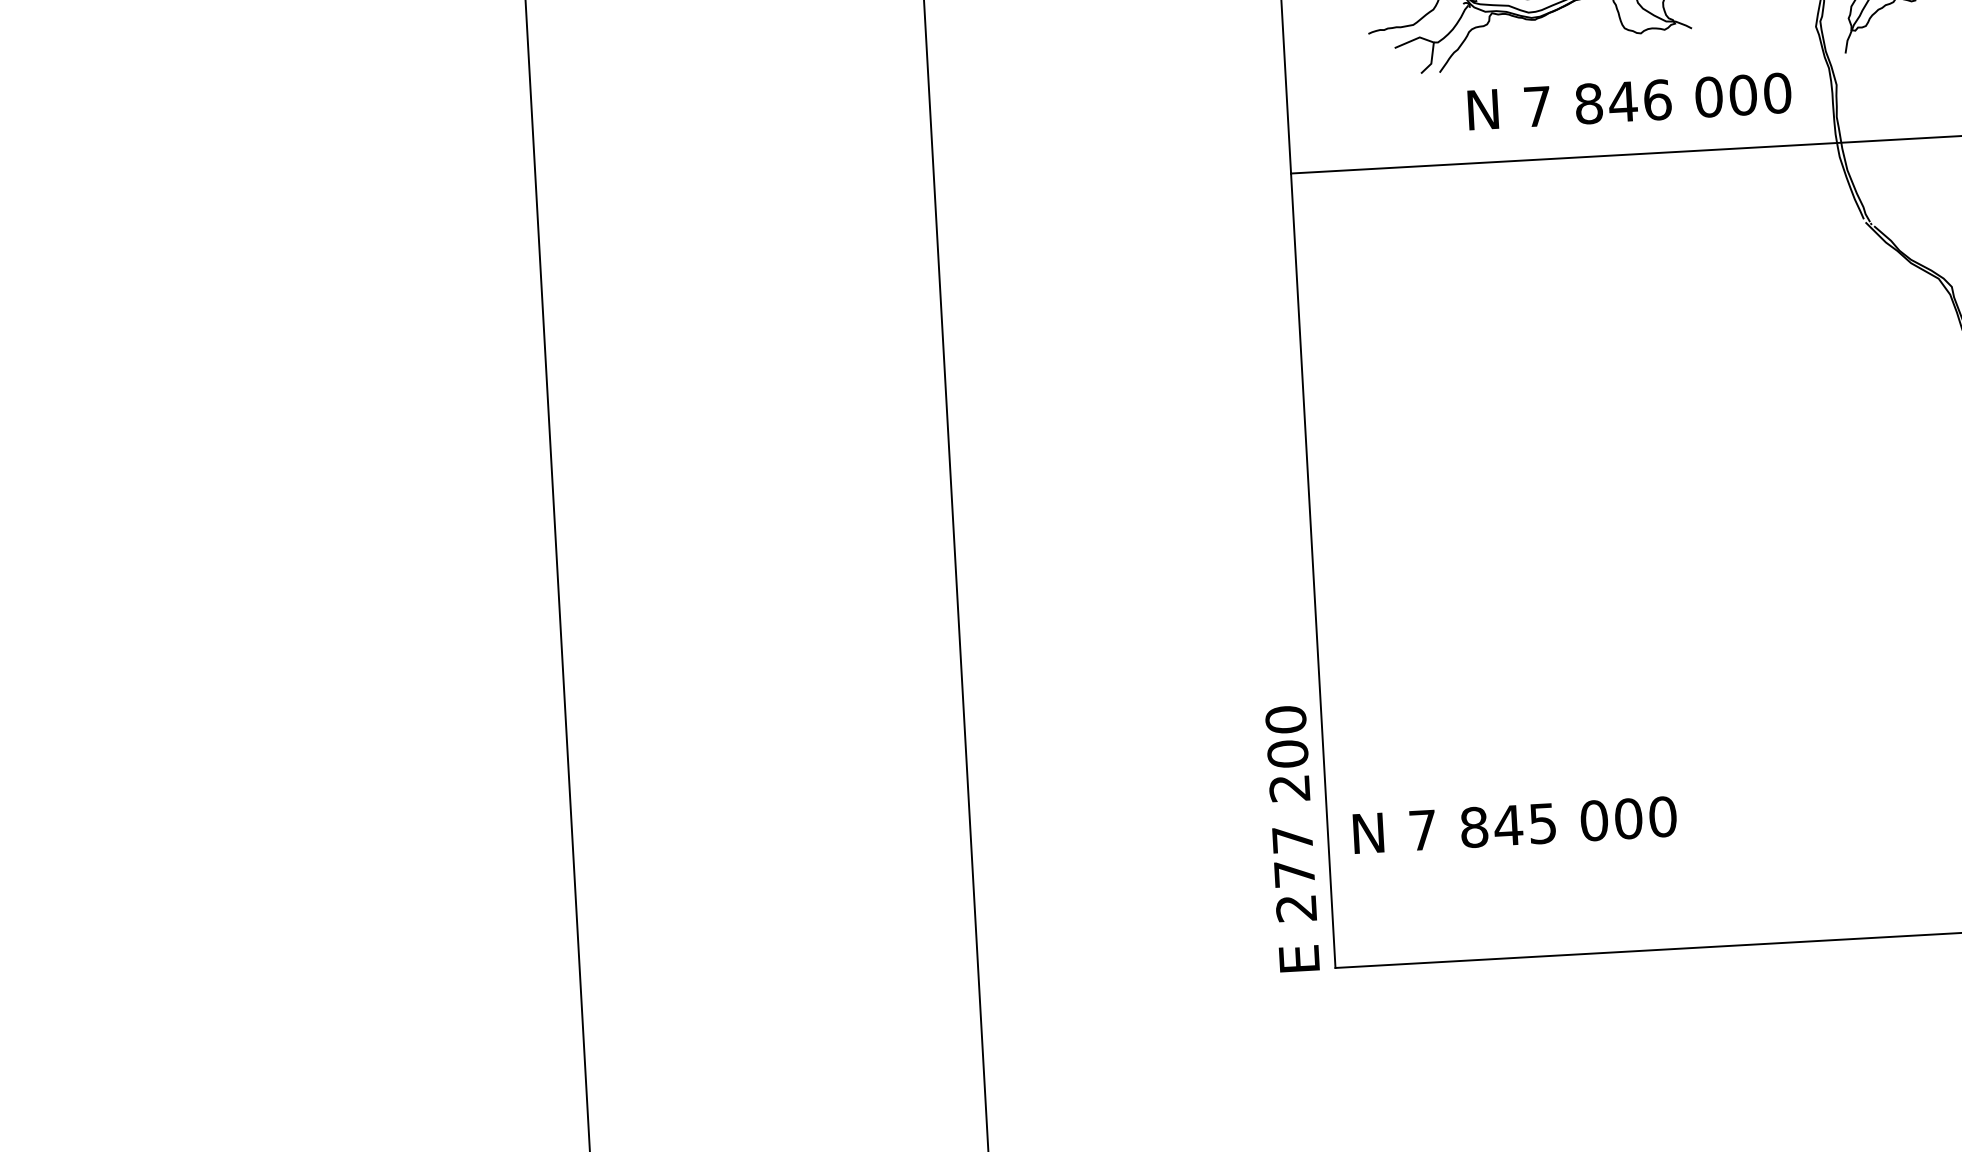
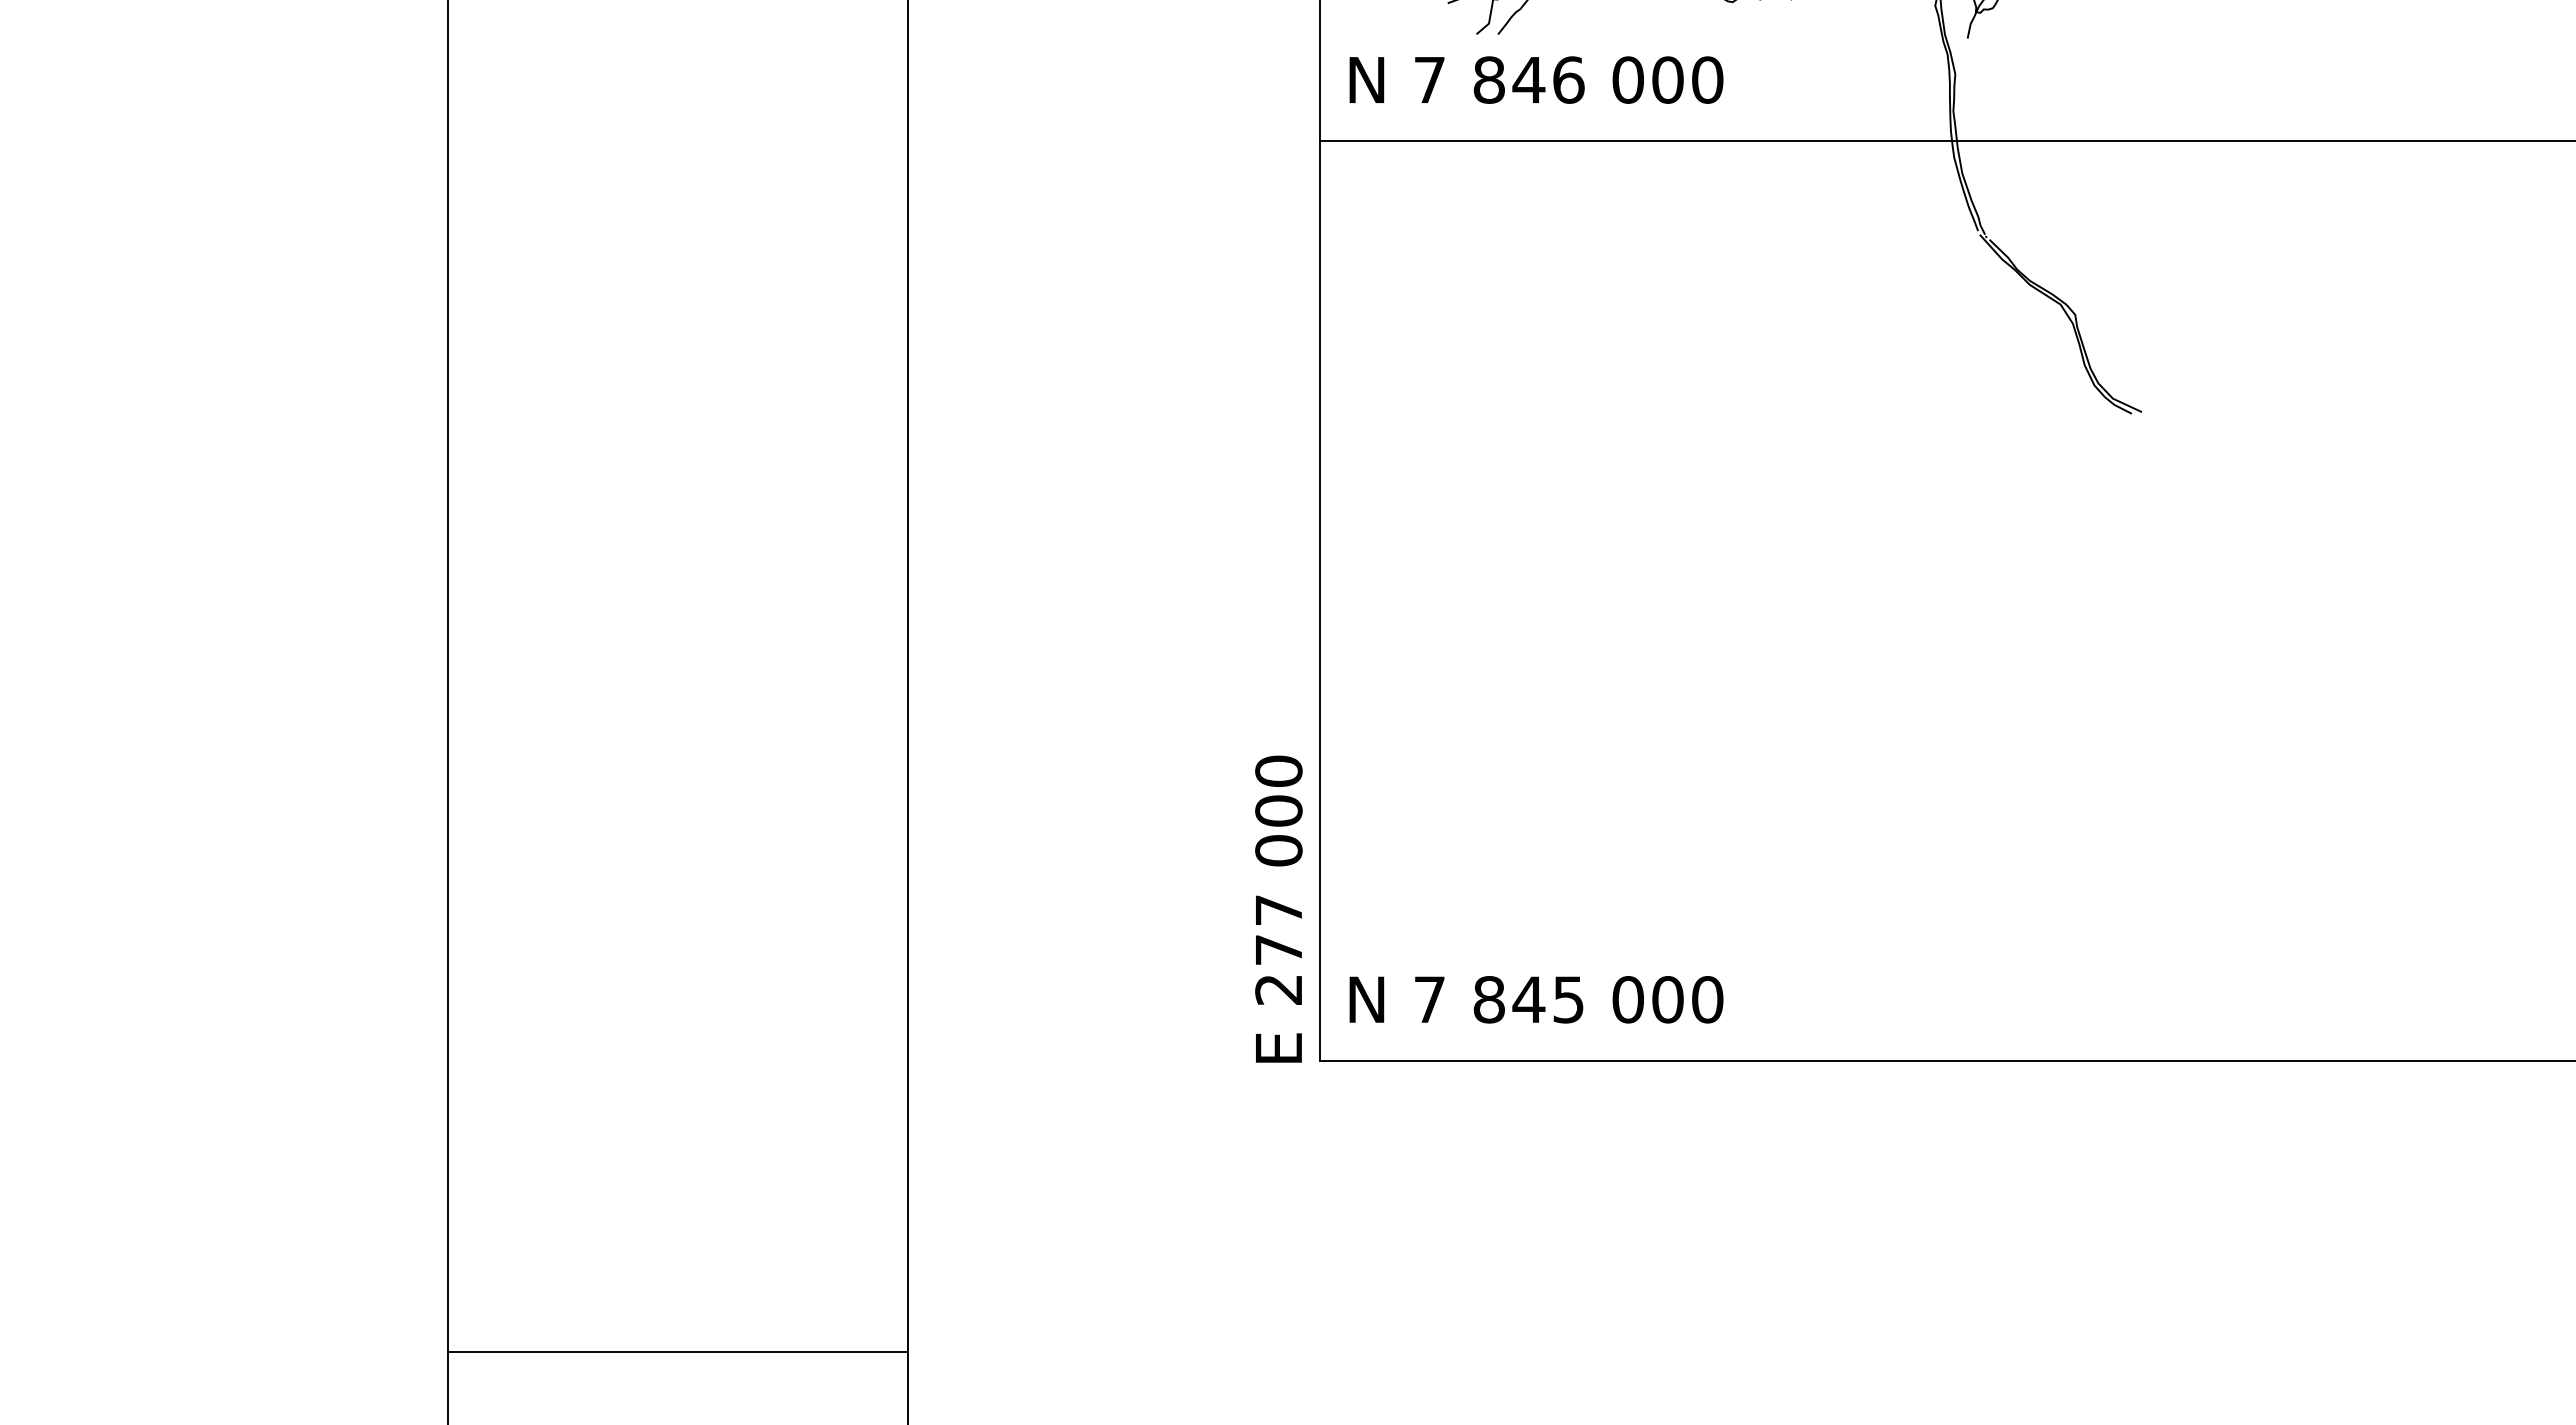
text: (1629, 101) -> (1536, 79), moved
text: (1289, 788) -> (1278, 850), 200 -> 000
text: (1515, 824) -> (1536, 999), moved

